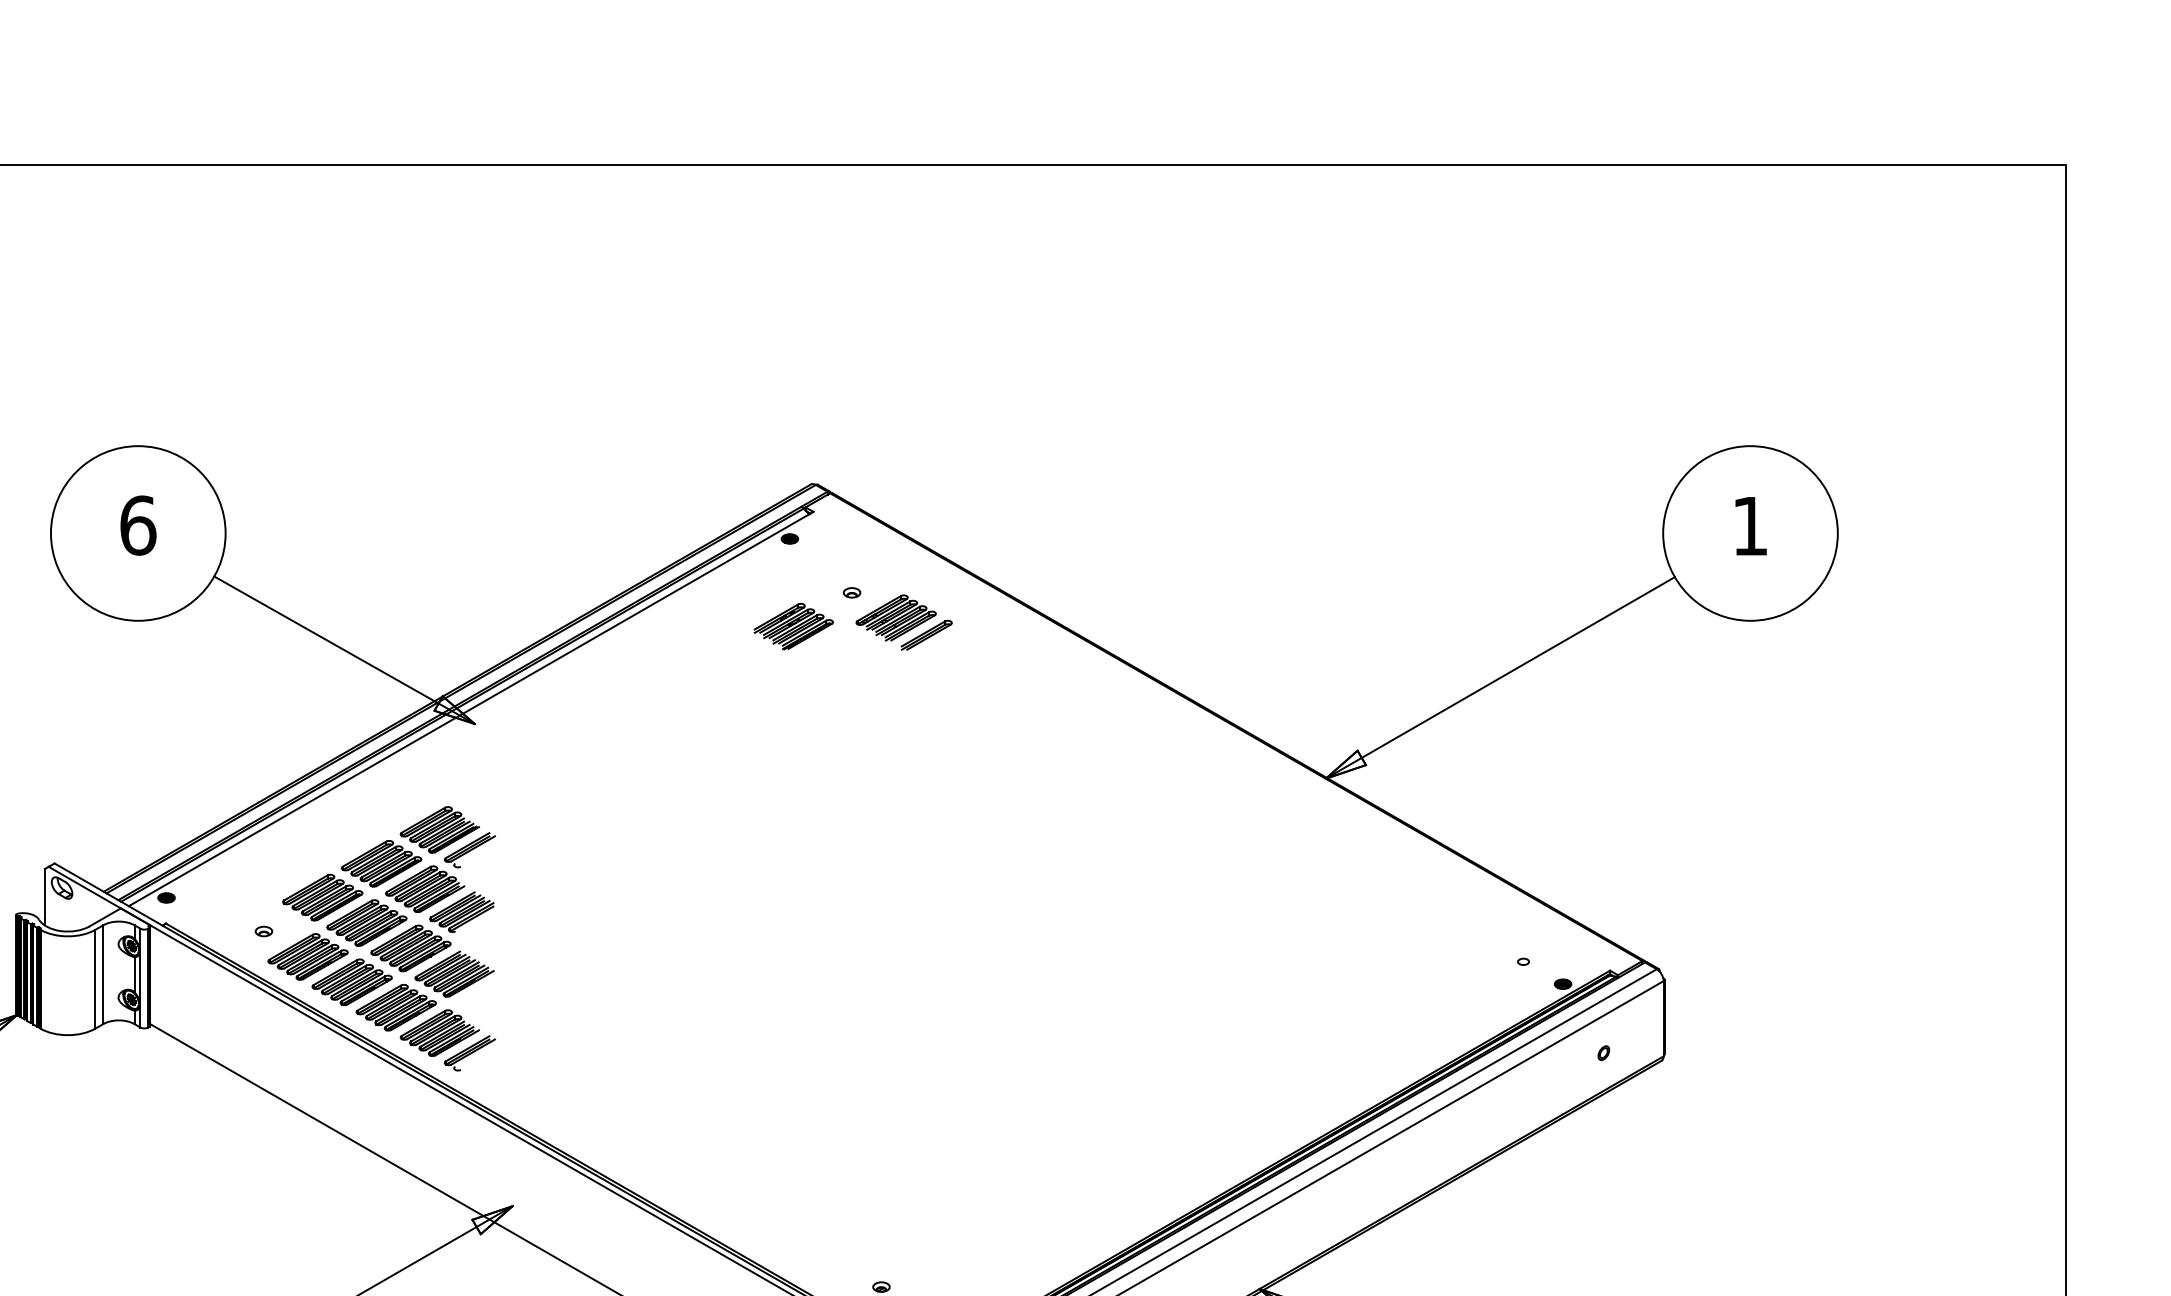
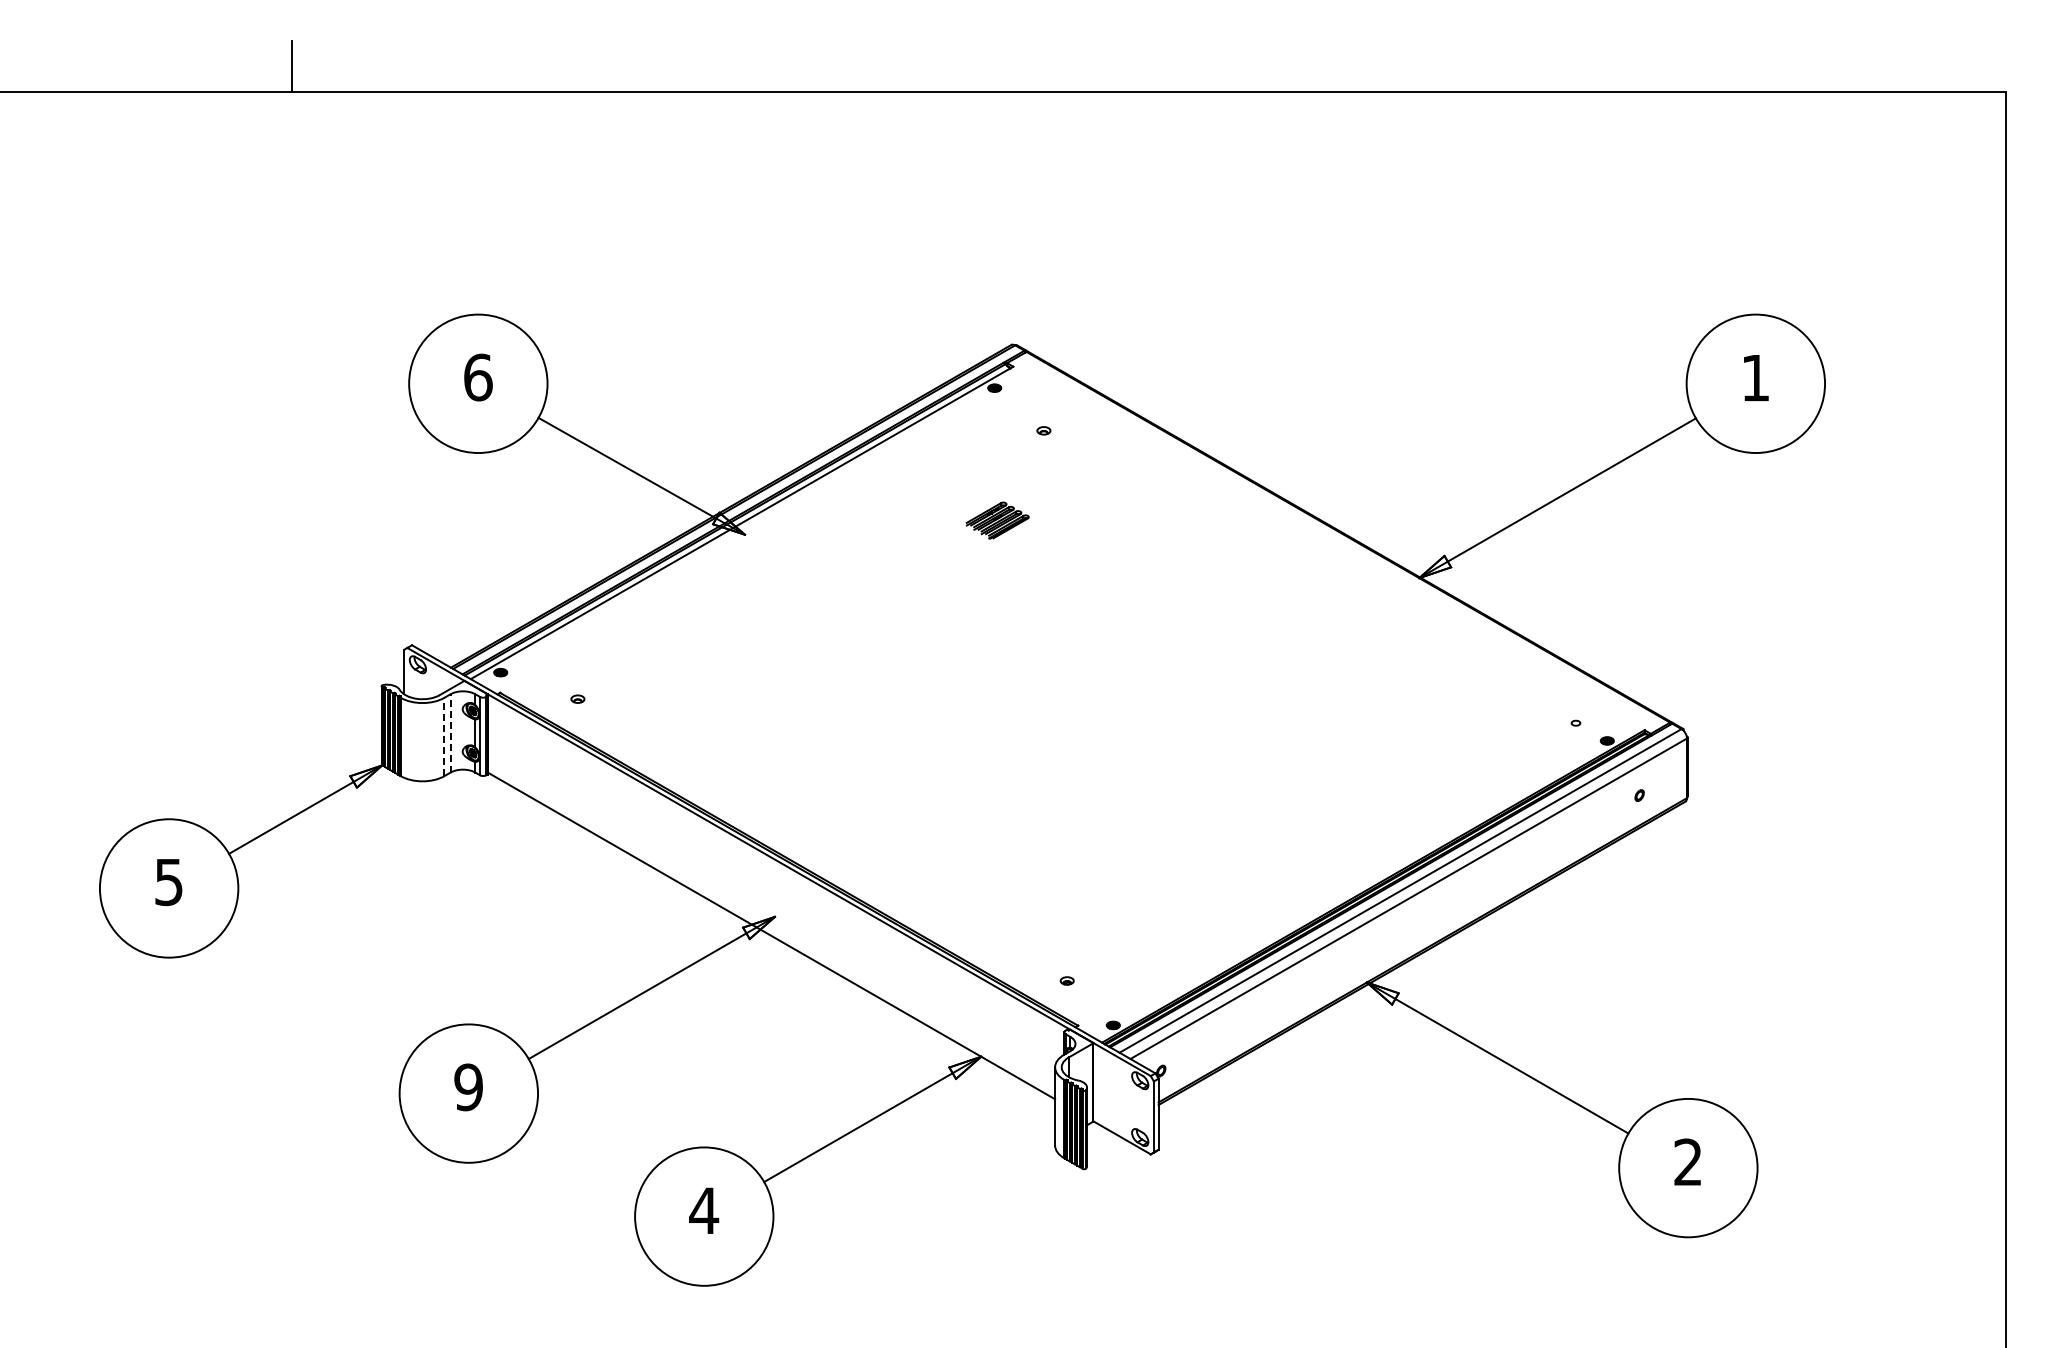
part: (903, 622) -> (1084, 454), removed
part: (793, 626) -> (997, 520), moved
part: (380, 938) -> (670, 704), removed
line: (103, 973) -> (450, 732), solid -> dashed
line: (95, 978) -> (444, 736), solid -> dashed

